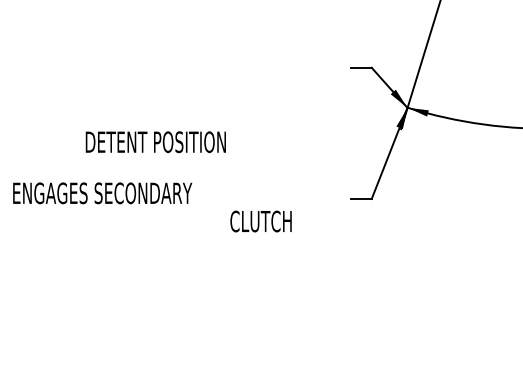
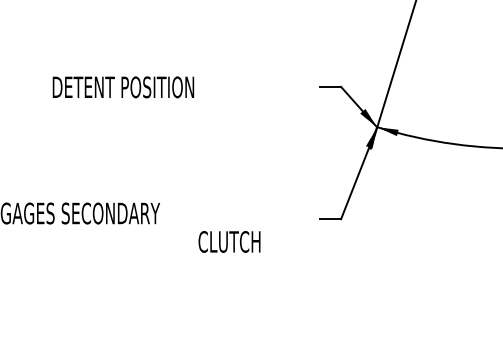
text: (155, 142) -> (123, 87), moved

